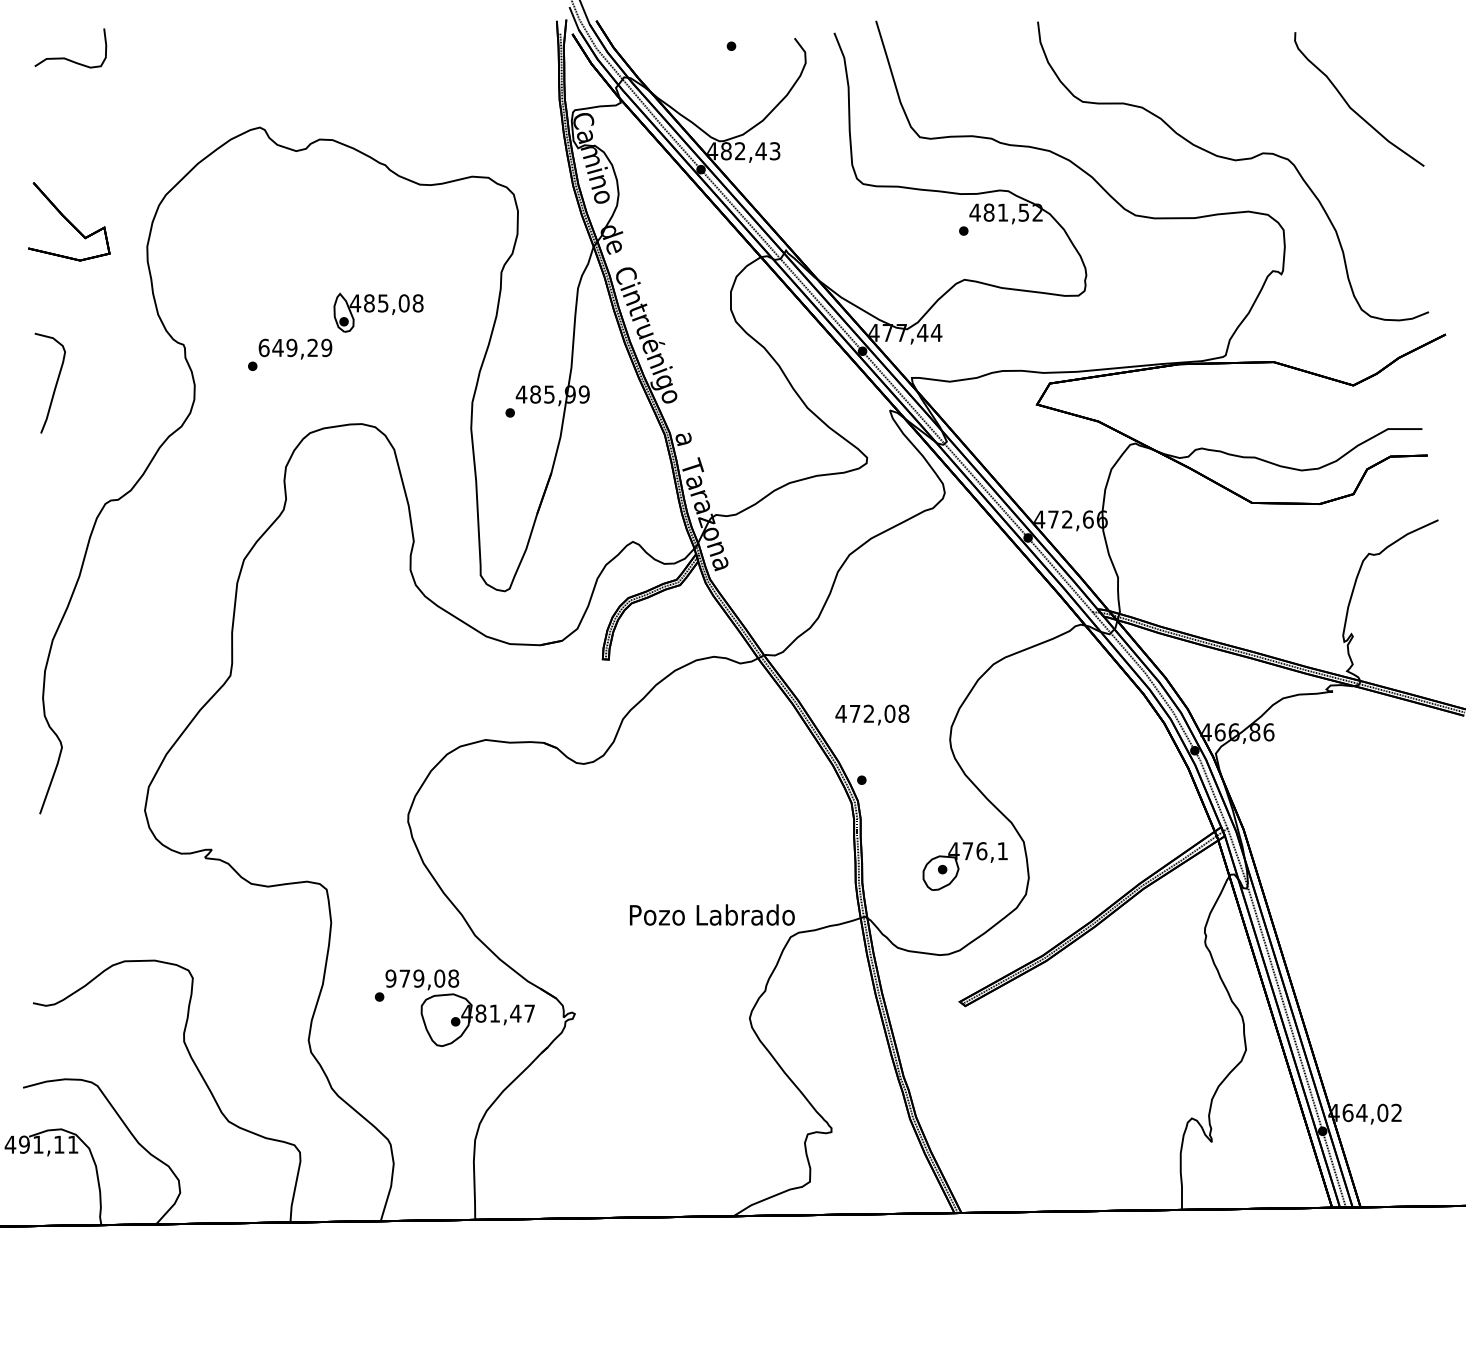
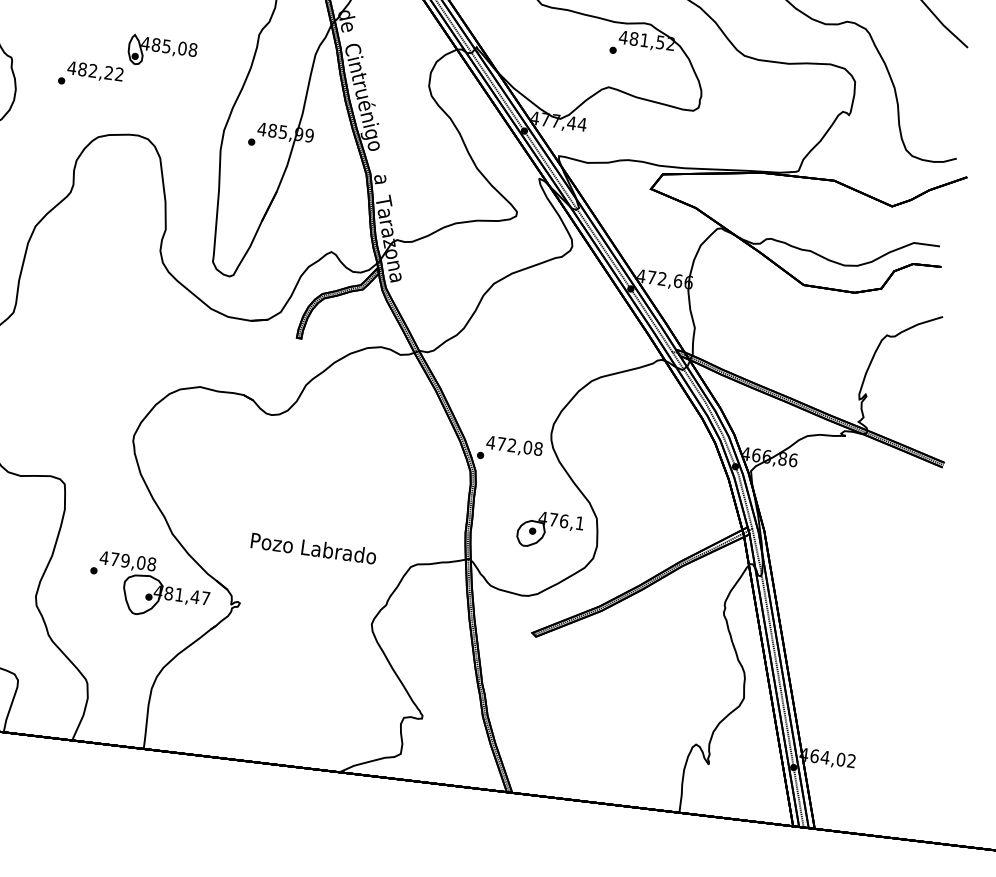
text: (295, 347) -> (95, 70), 649,29 -> 482,22
text: (872, 714) -> (514, 446), moved
text: (712, 914) -> (313, 548), moved
text: (390, 978) -> (104, 557), 979,08 -> 479,08

